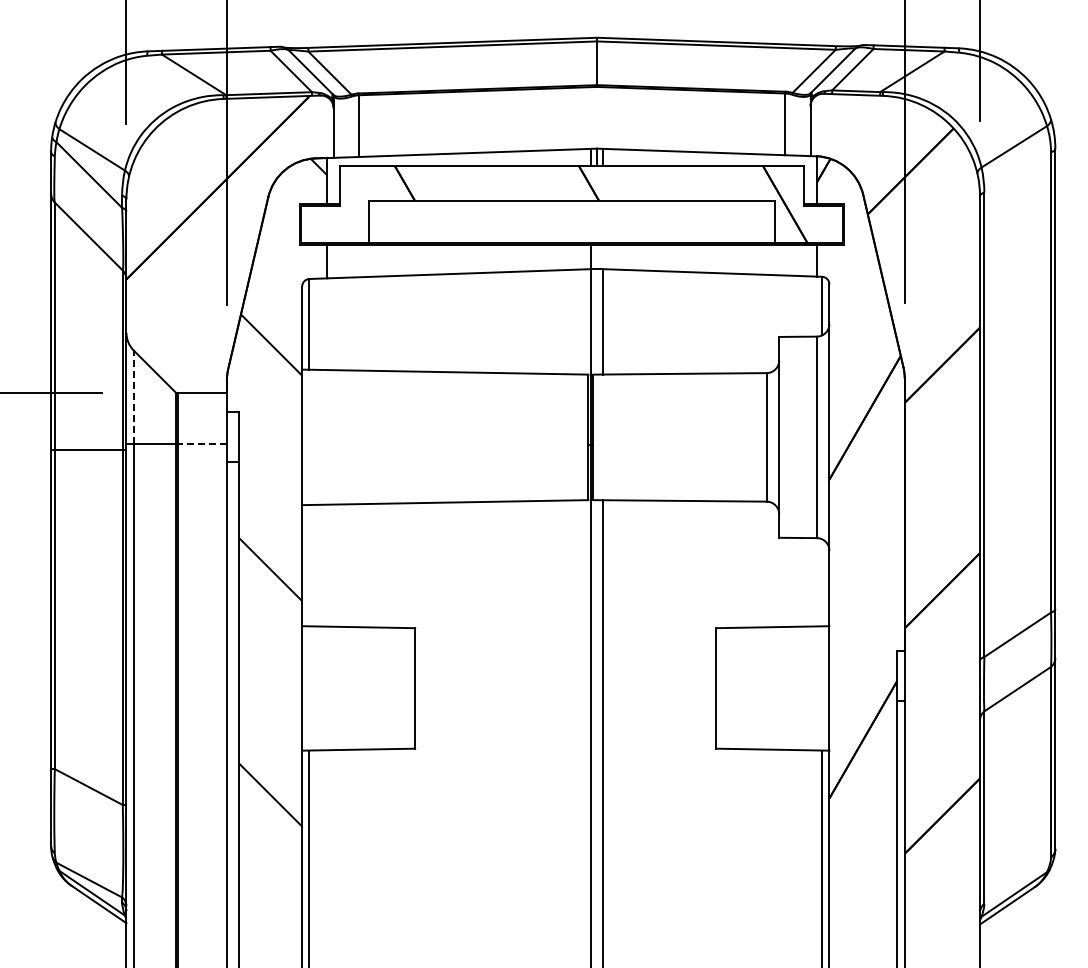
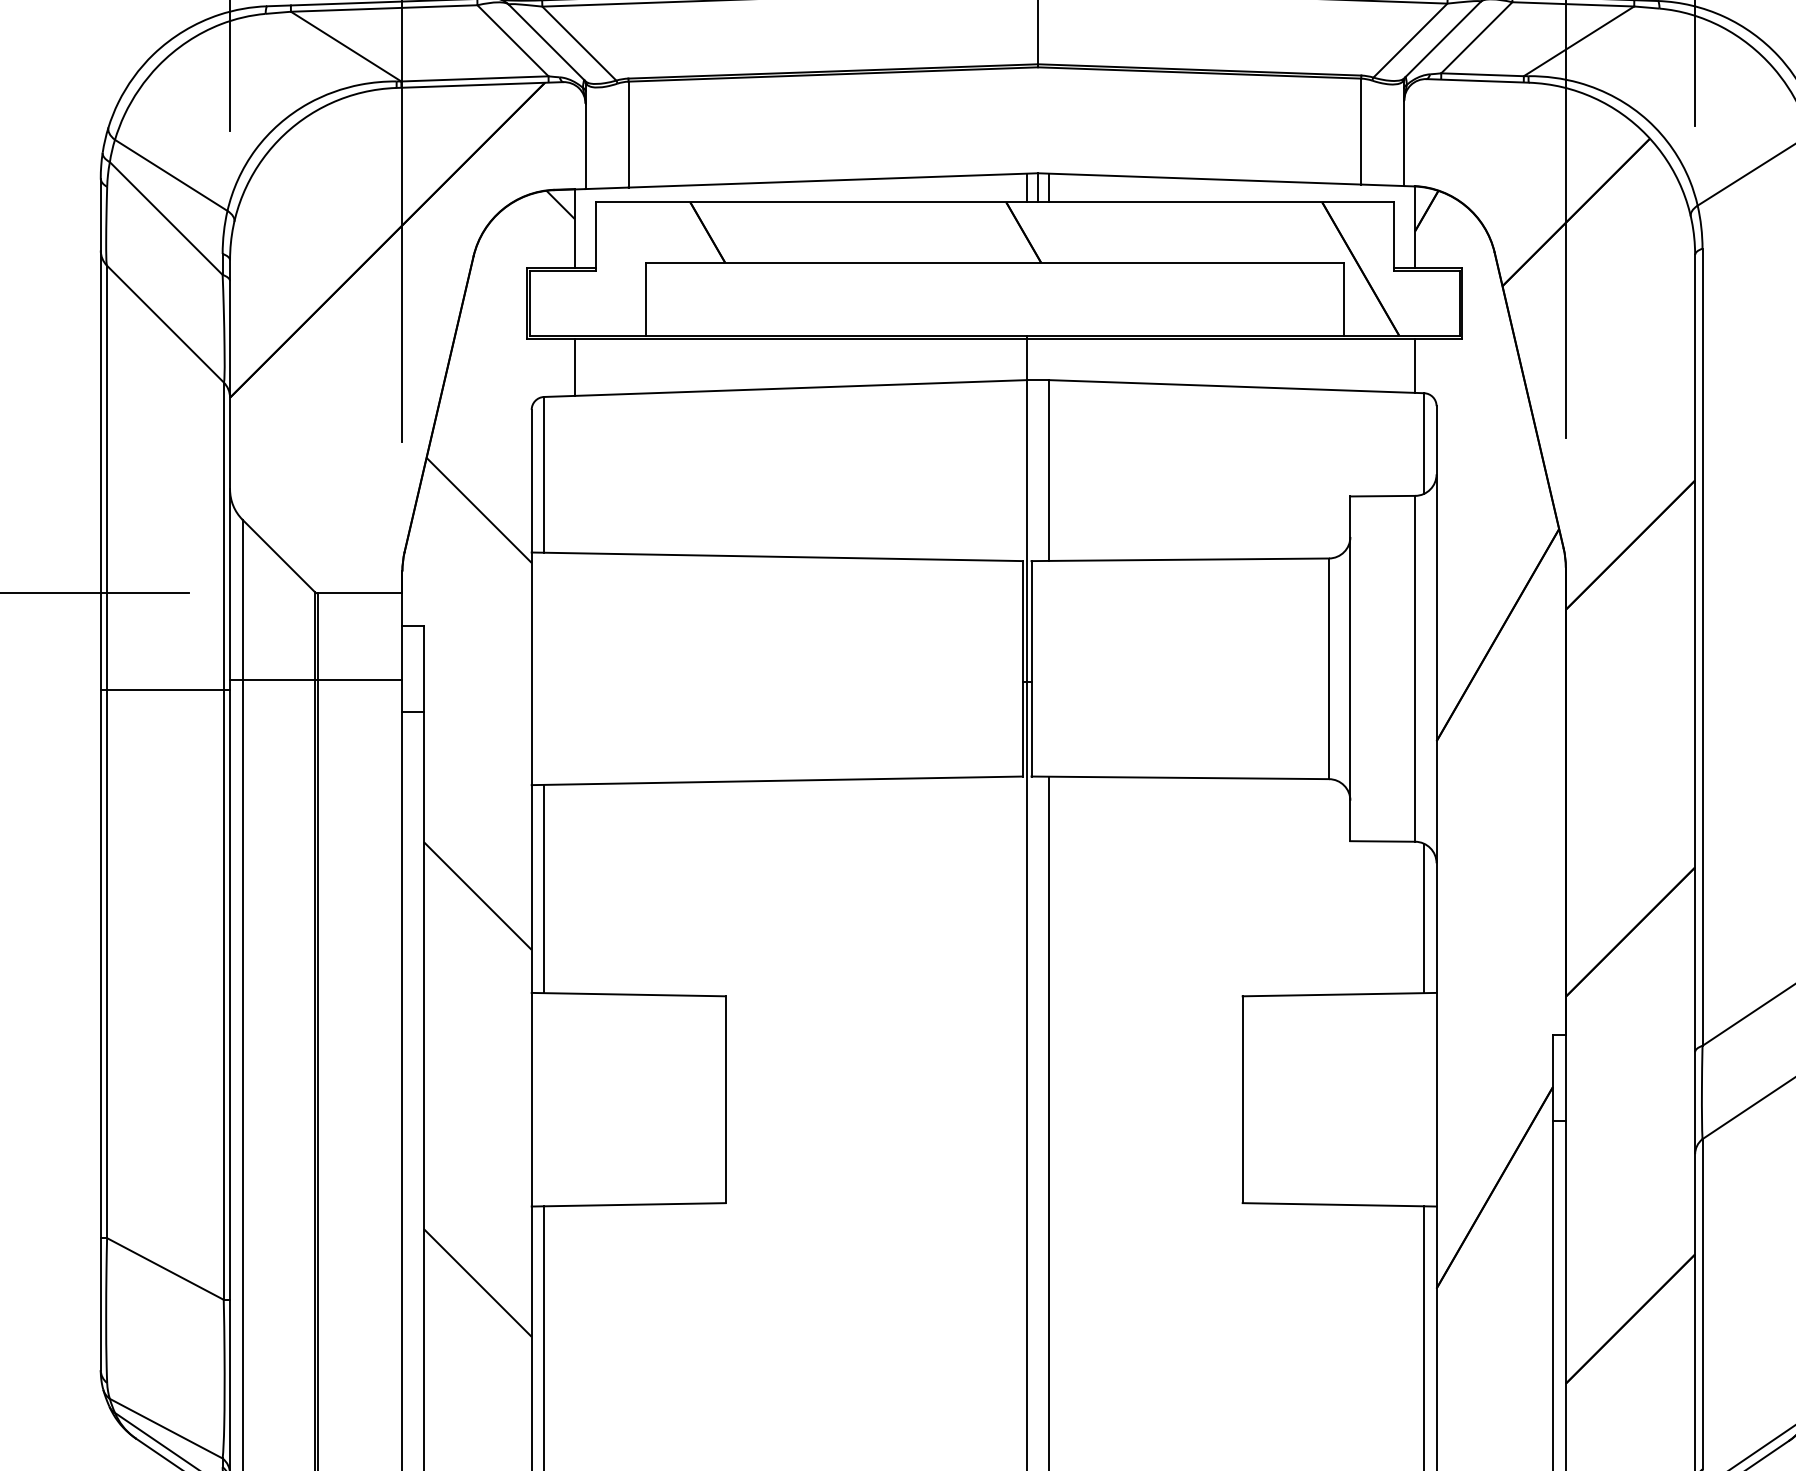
line: (133, 397) -> (242, 600), dashed -> solid
line: (202, 443) -> (360, 679), dashed -> solid
line: (309, 565) -> (544, 888), added
line: (822, 582) -> (1424, 917), added

